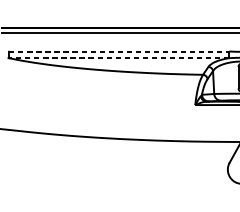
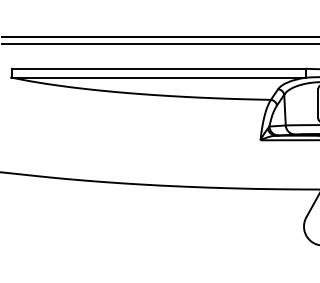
line: (118, 51) -> (158, 68), dashed -> solid
line: (118, 58) -> (158, 77), dashed -> solid

